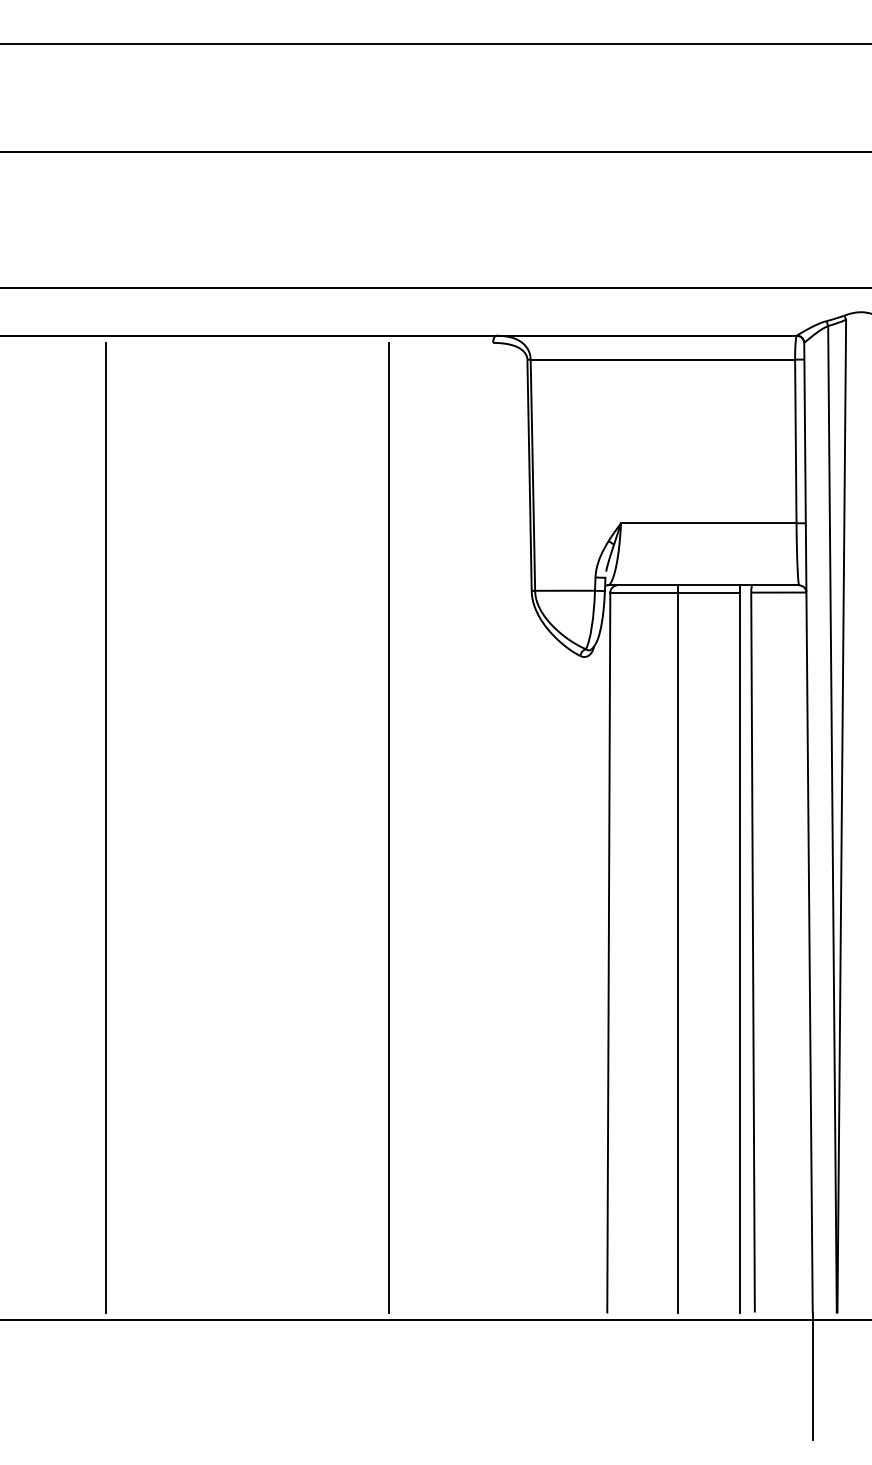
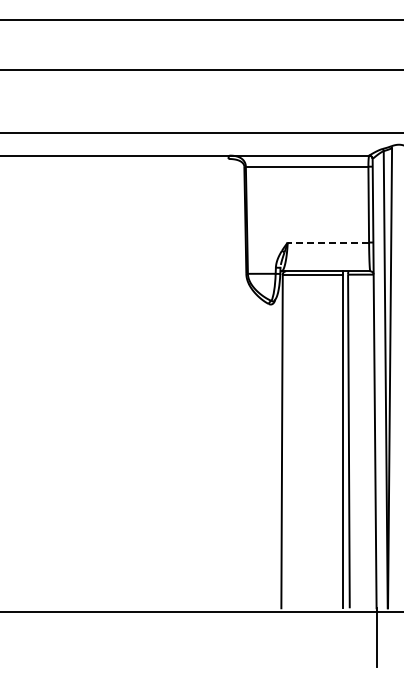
line: (708, 523) -> (328, 242), solid -> dashed
line: (104, 827) -> (48, 383), removed
line: (389, 827) -> (180, 383), removed
line: (678, 948) -> (314, 439), removed

